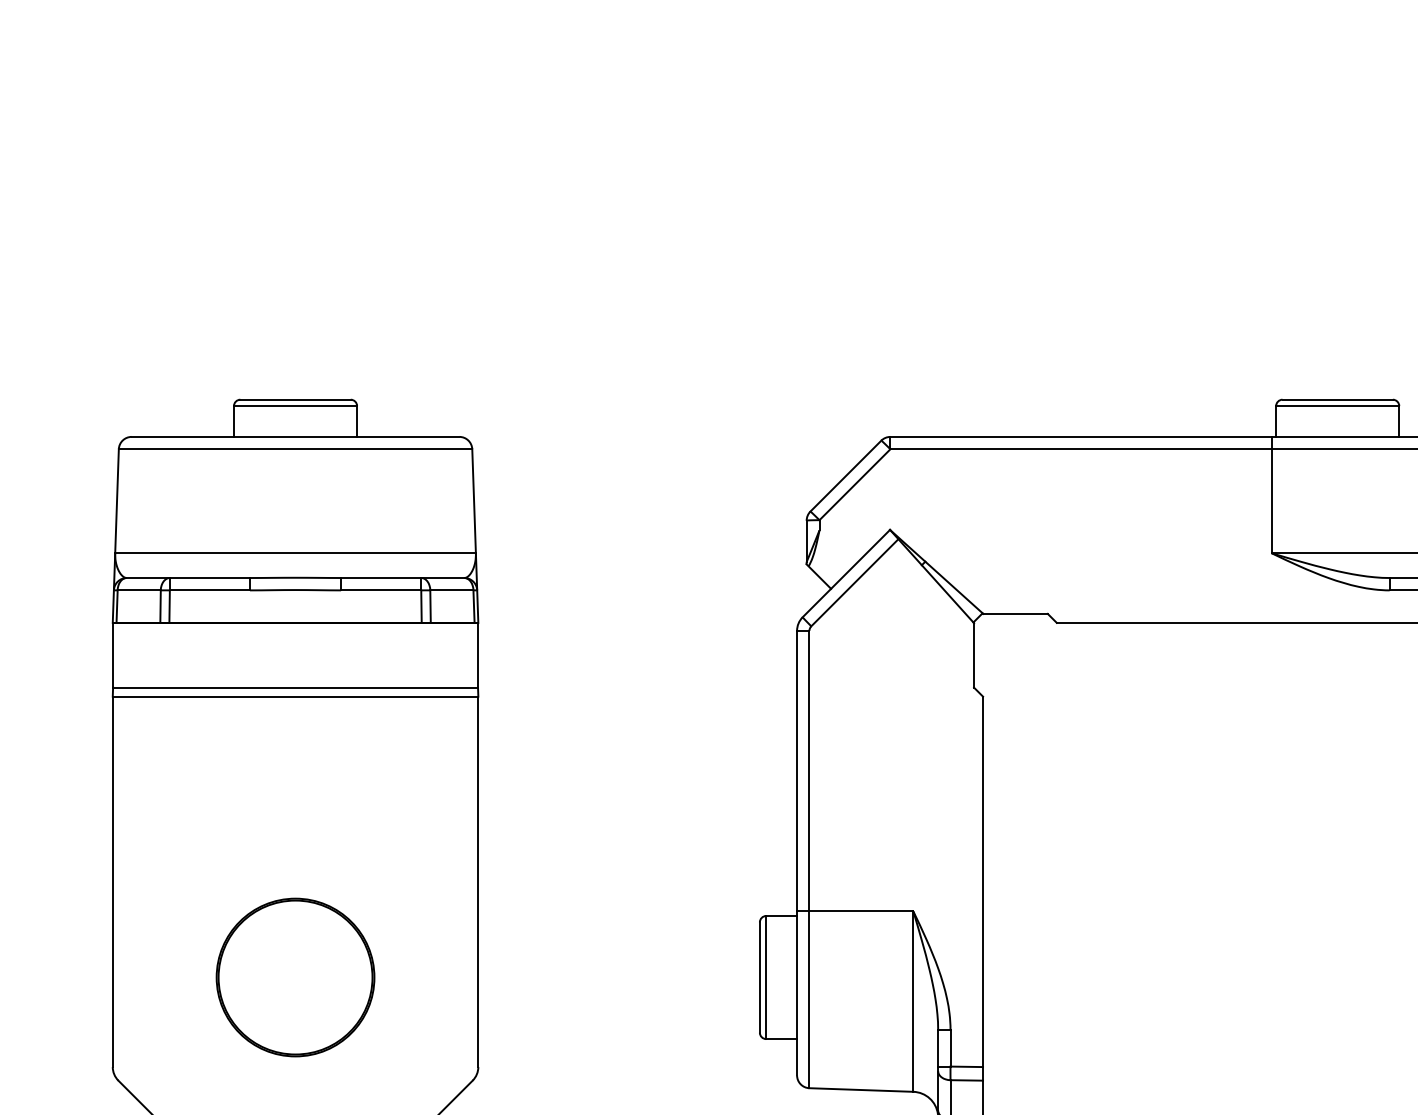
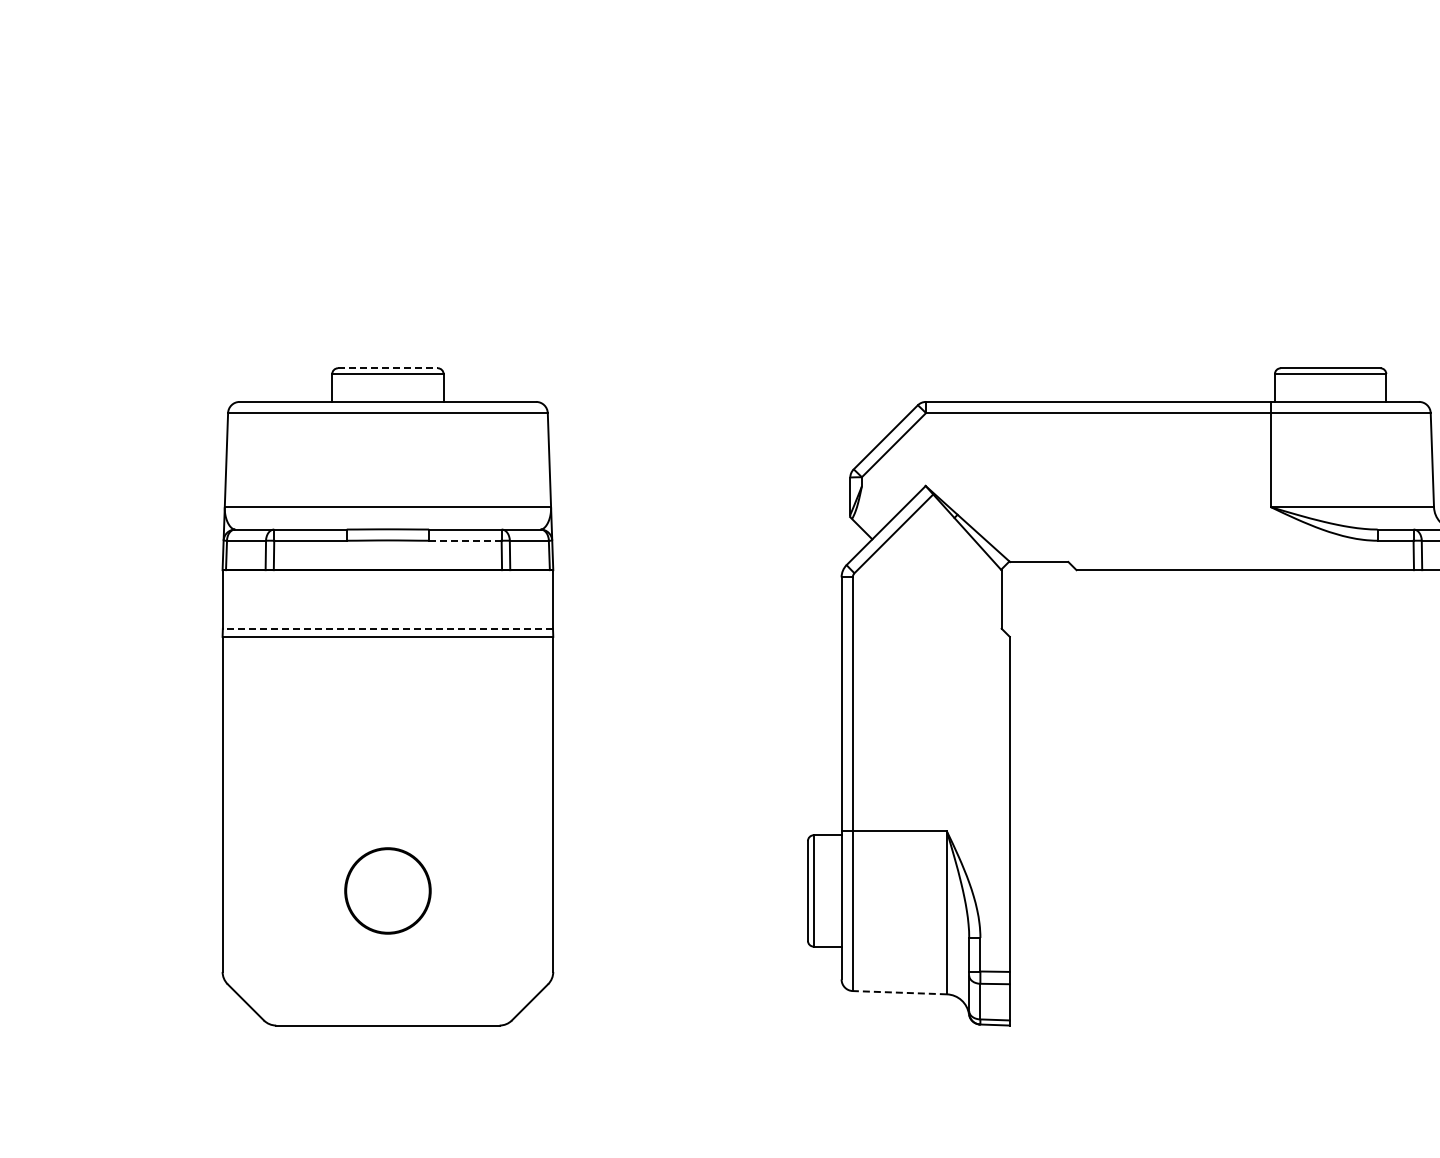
line: (295, 399) -> (387, 368), solid -> dashed
line: (381, 590) -> (465, 540), solid -> dashed
line: (295, 687) -> (387, 628), solid -> dashed
part: (295, 977) -> (387, 890), size x0.6
line: (861, 1089) -> (899, 992), solid -> dashed

